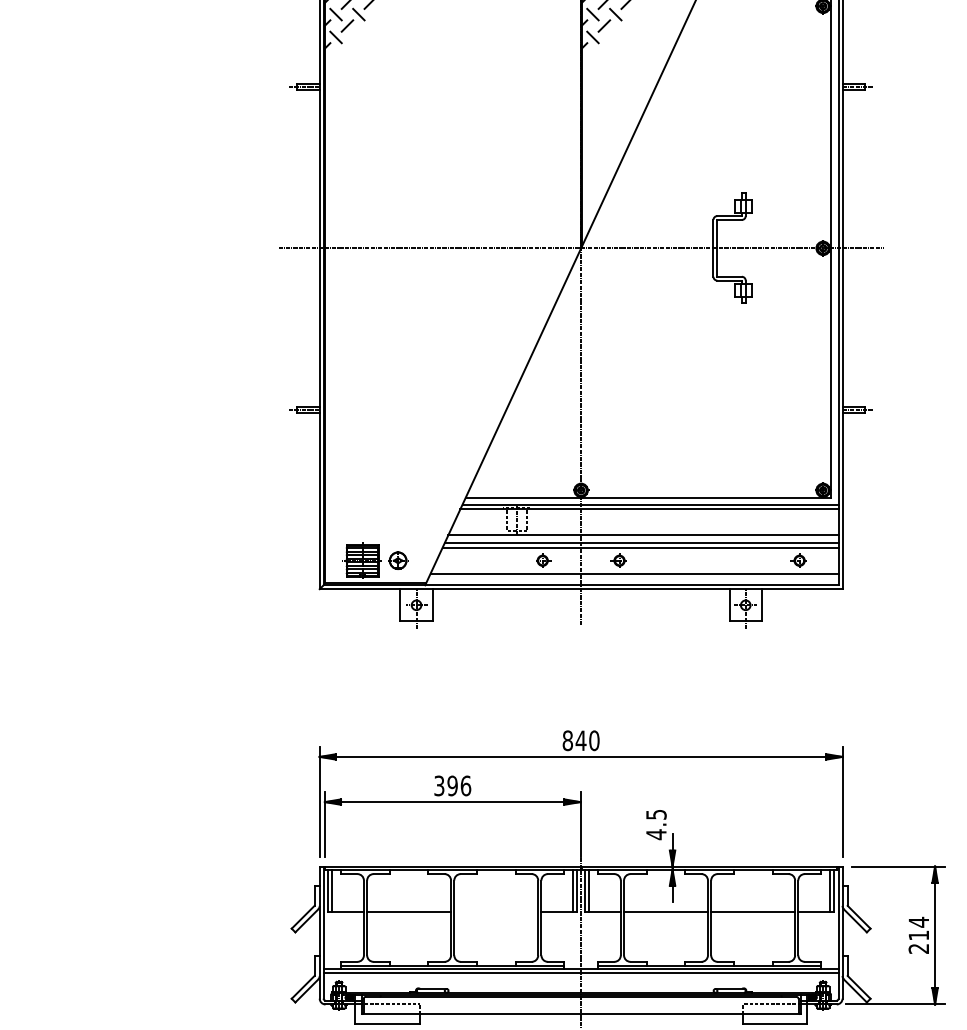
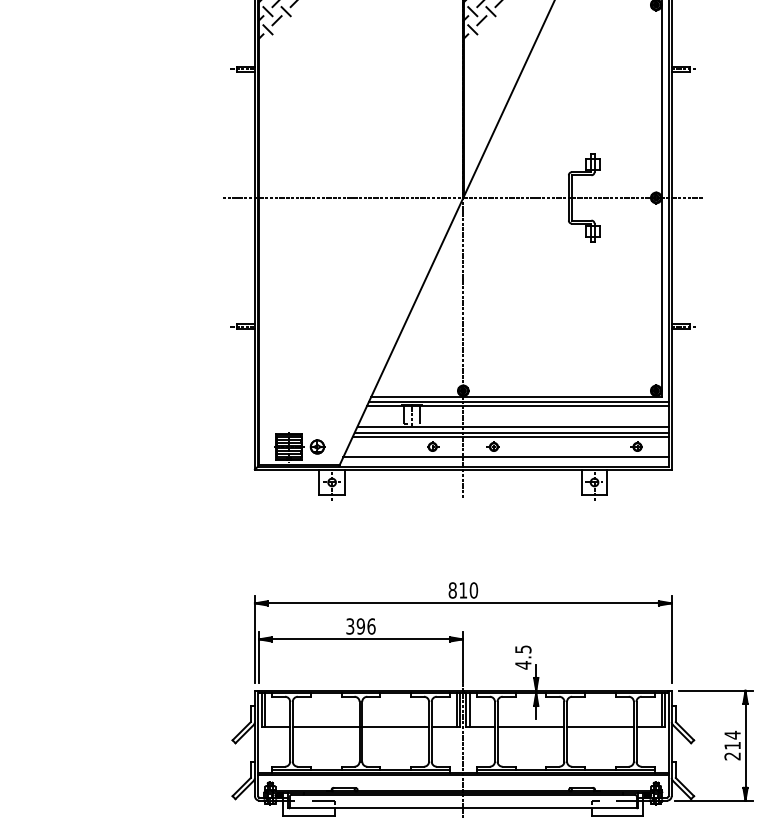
text: (580, 740) -> (462, 590), 840 -> 810
line: (496, 911) -> (395, 726), added

